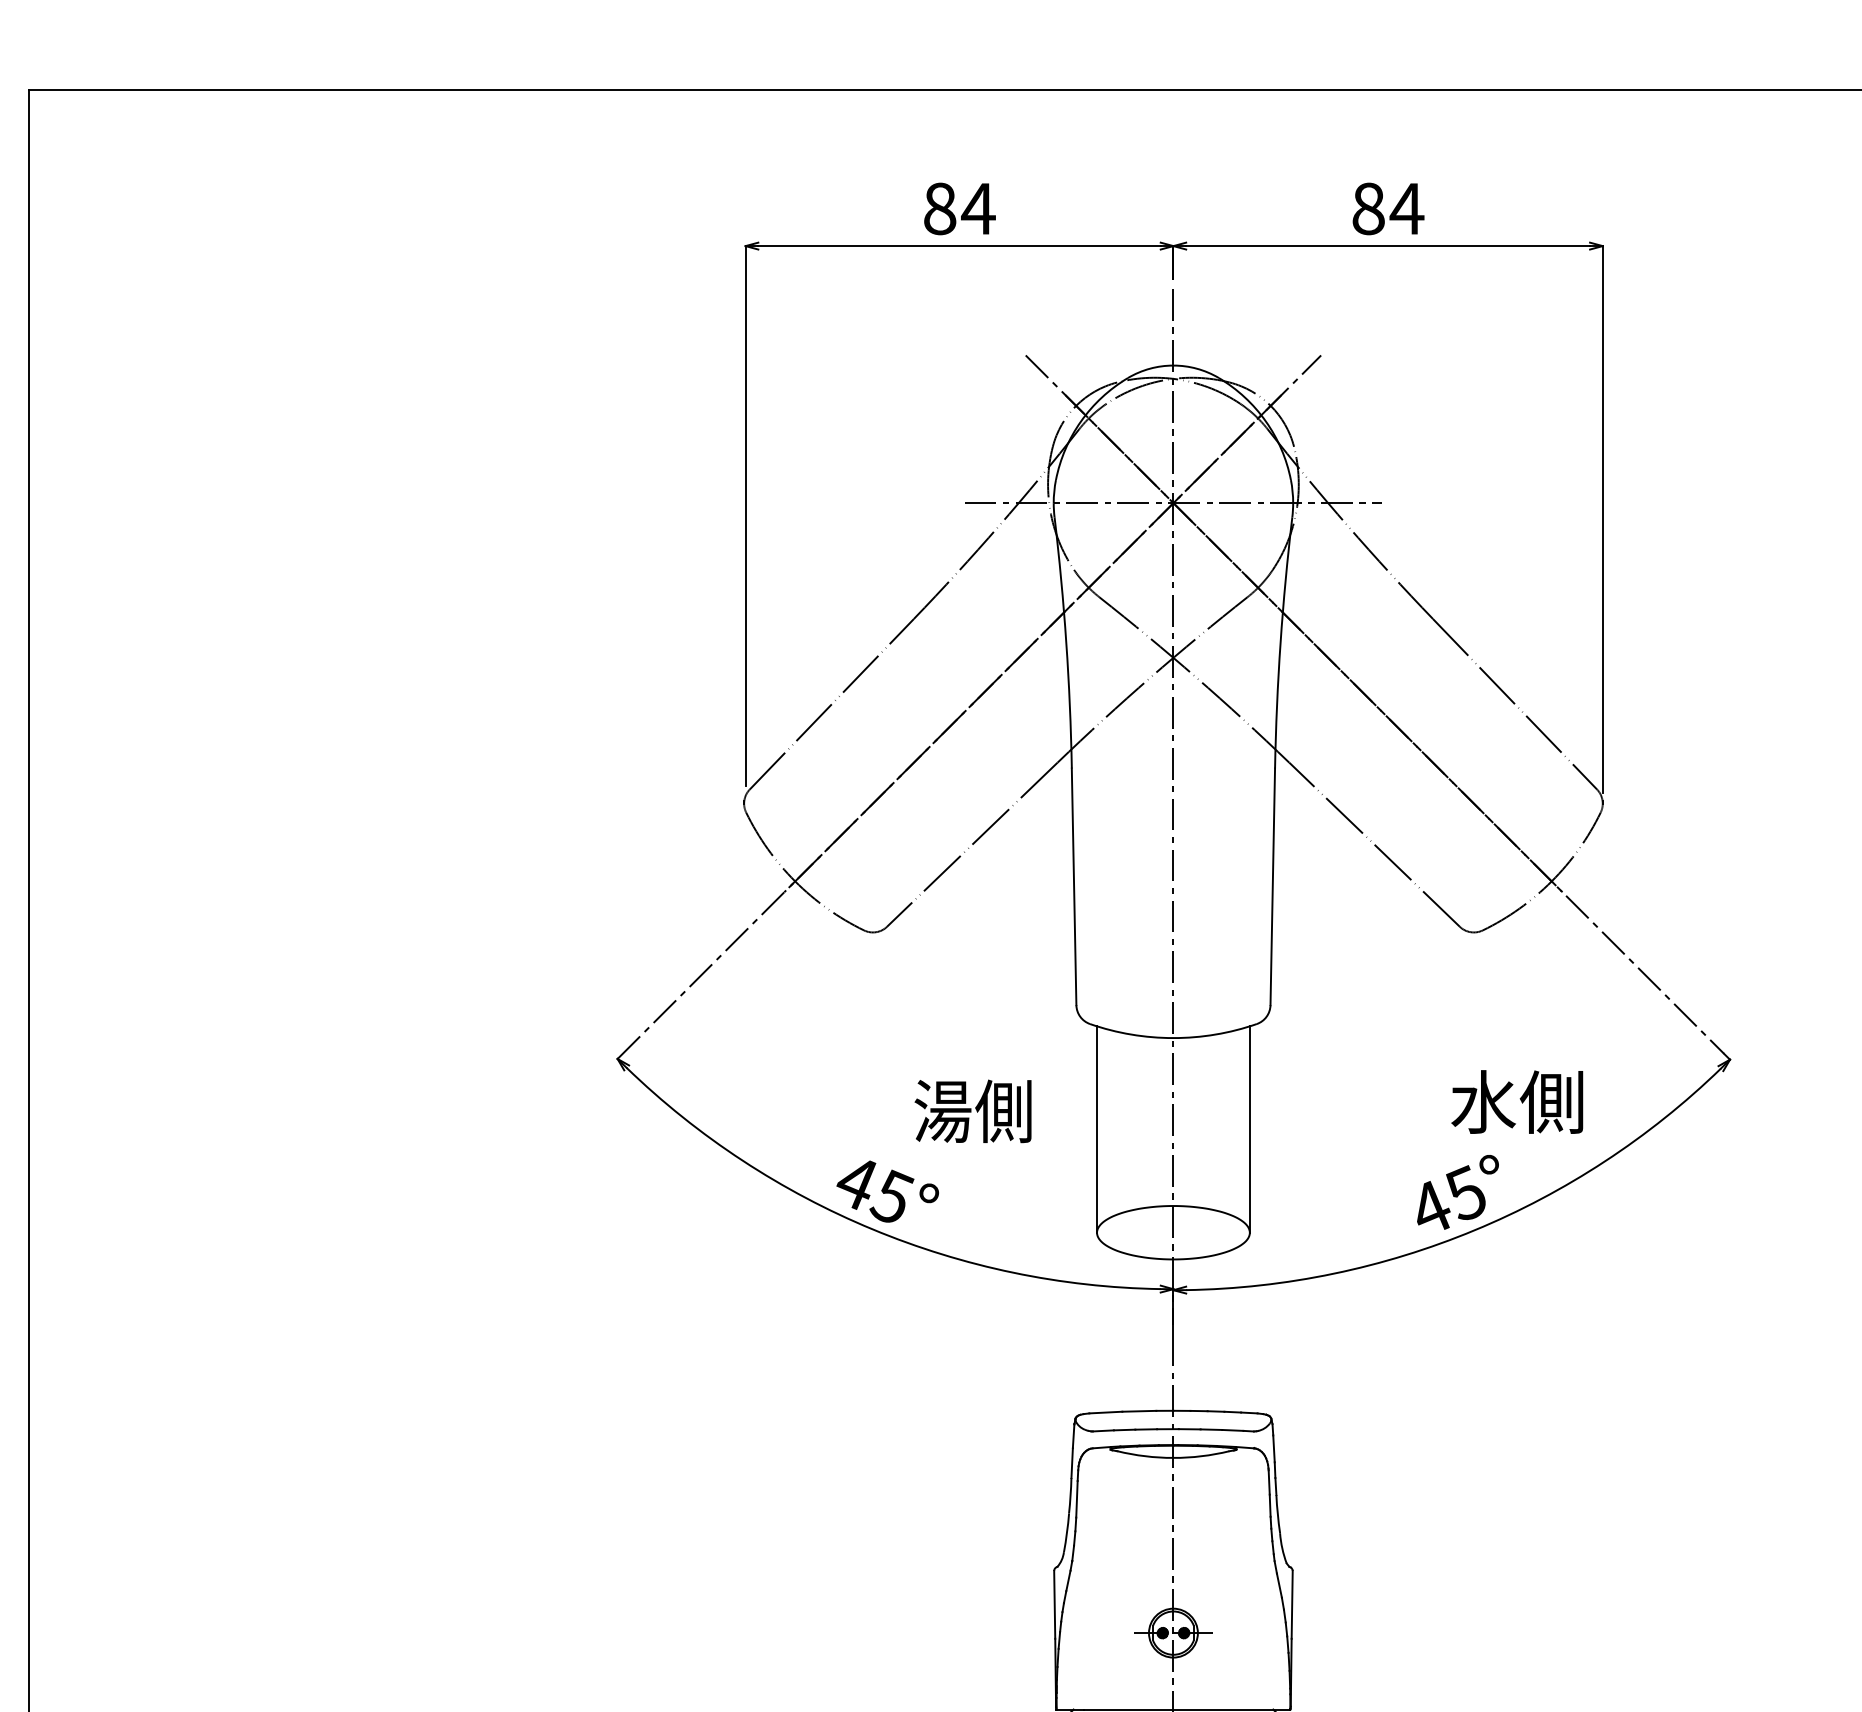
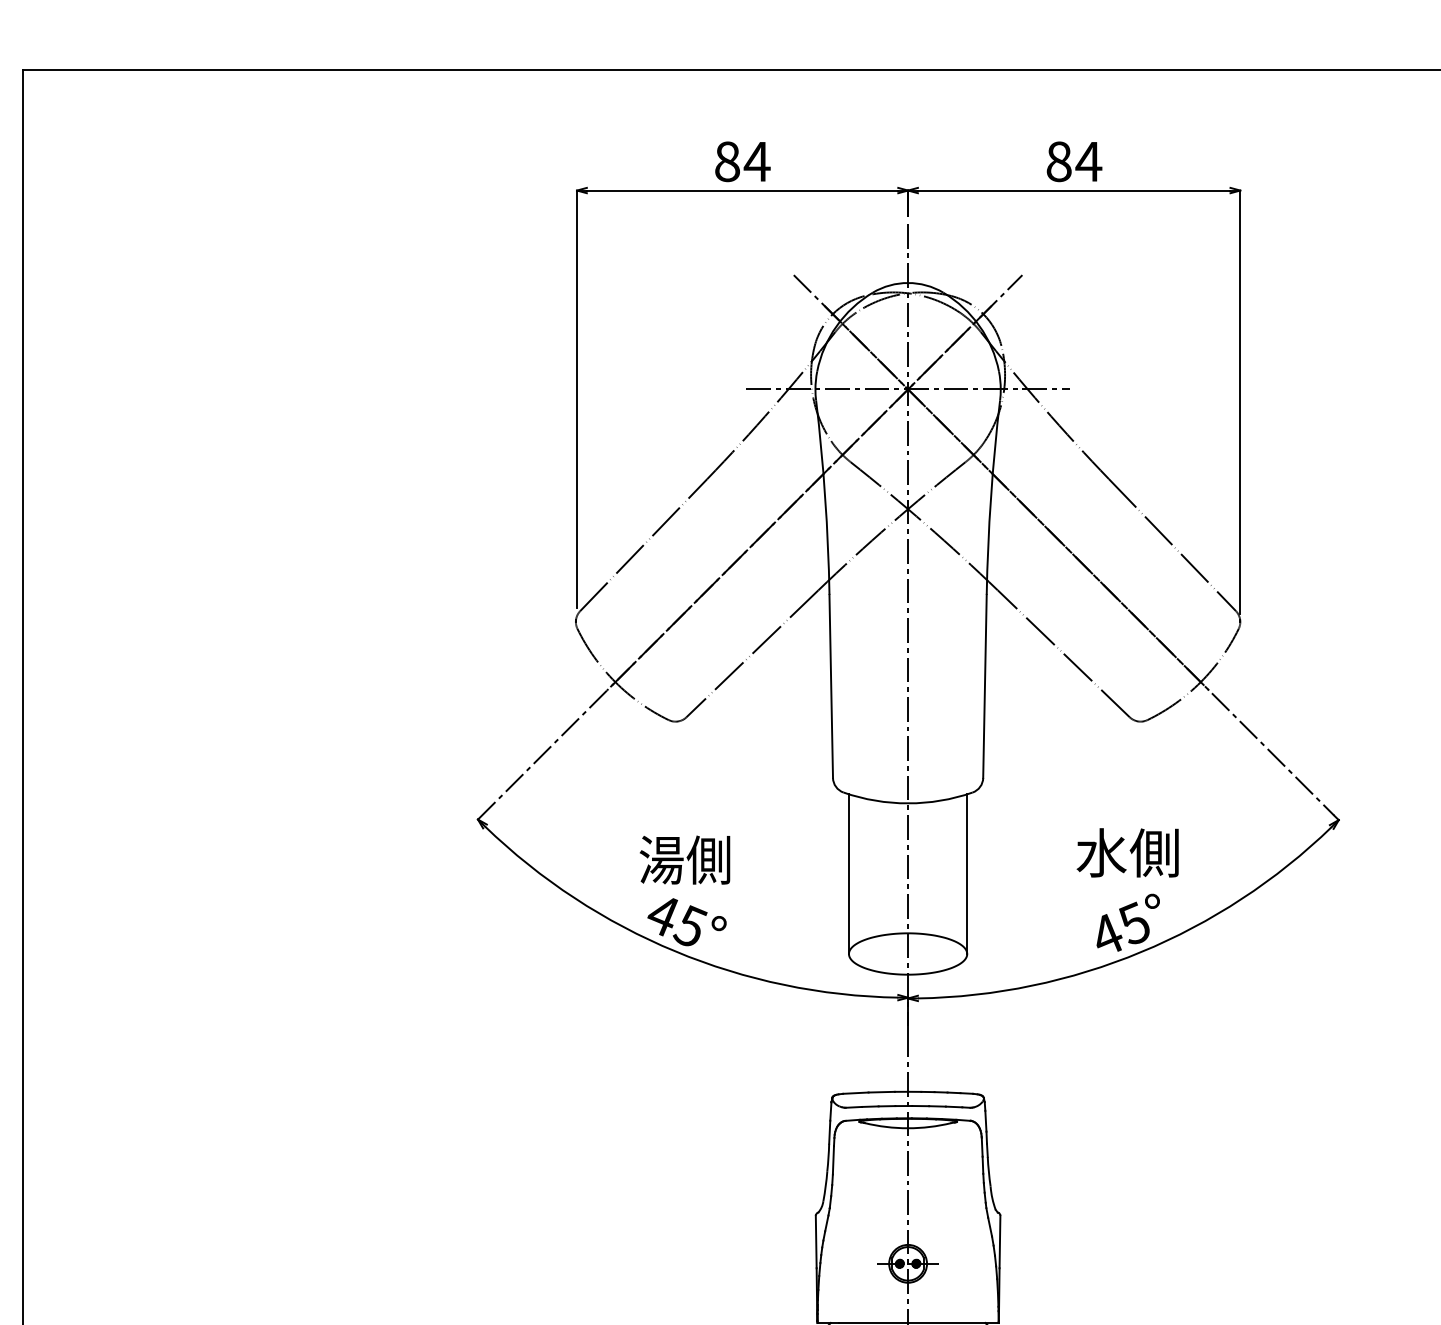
text: (1517, 1101) -> (1127, 852), moved
text: (972, 1111) -> (684, 860), moved

